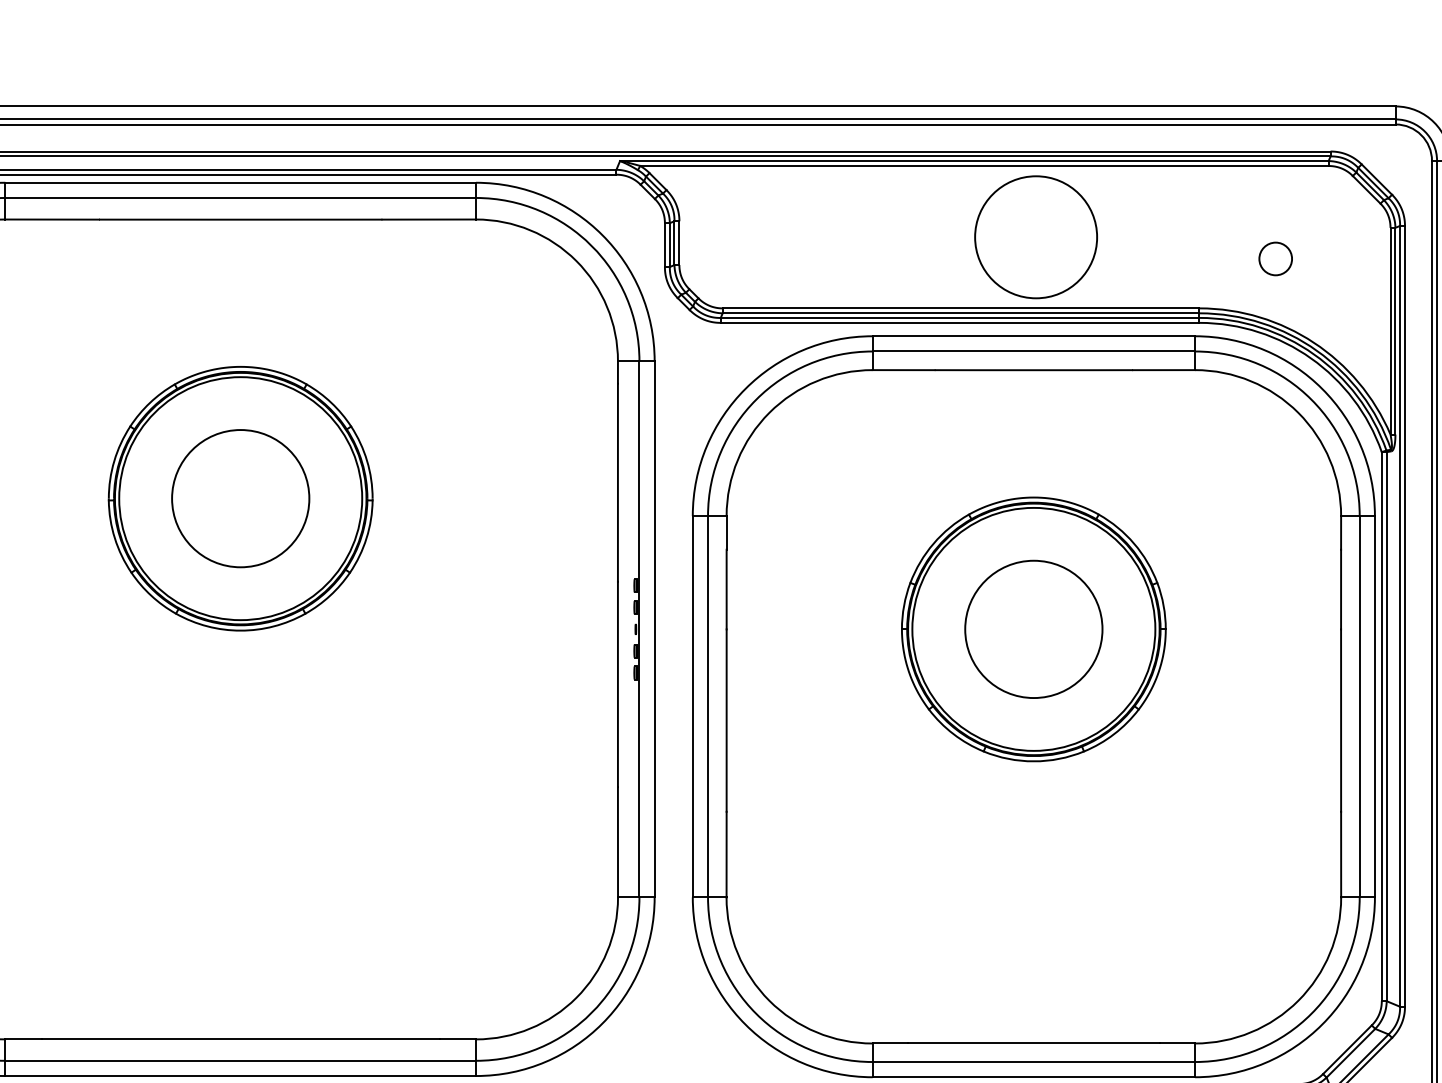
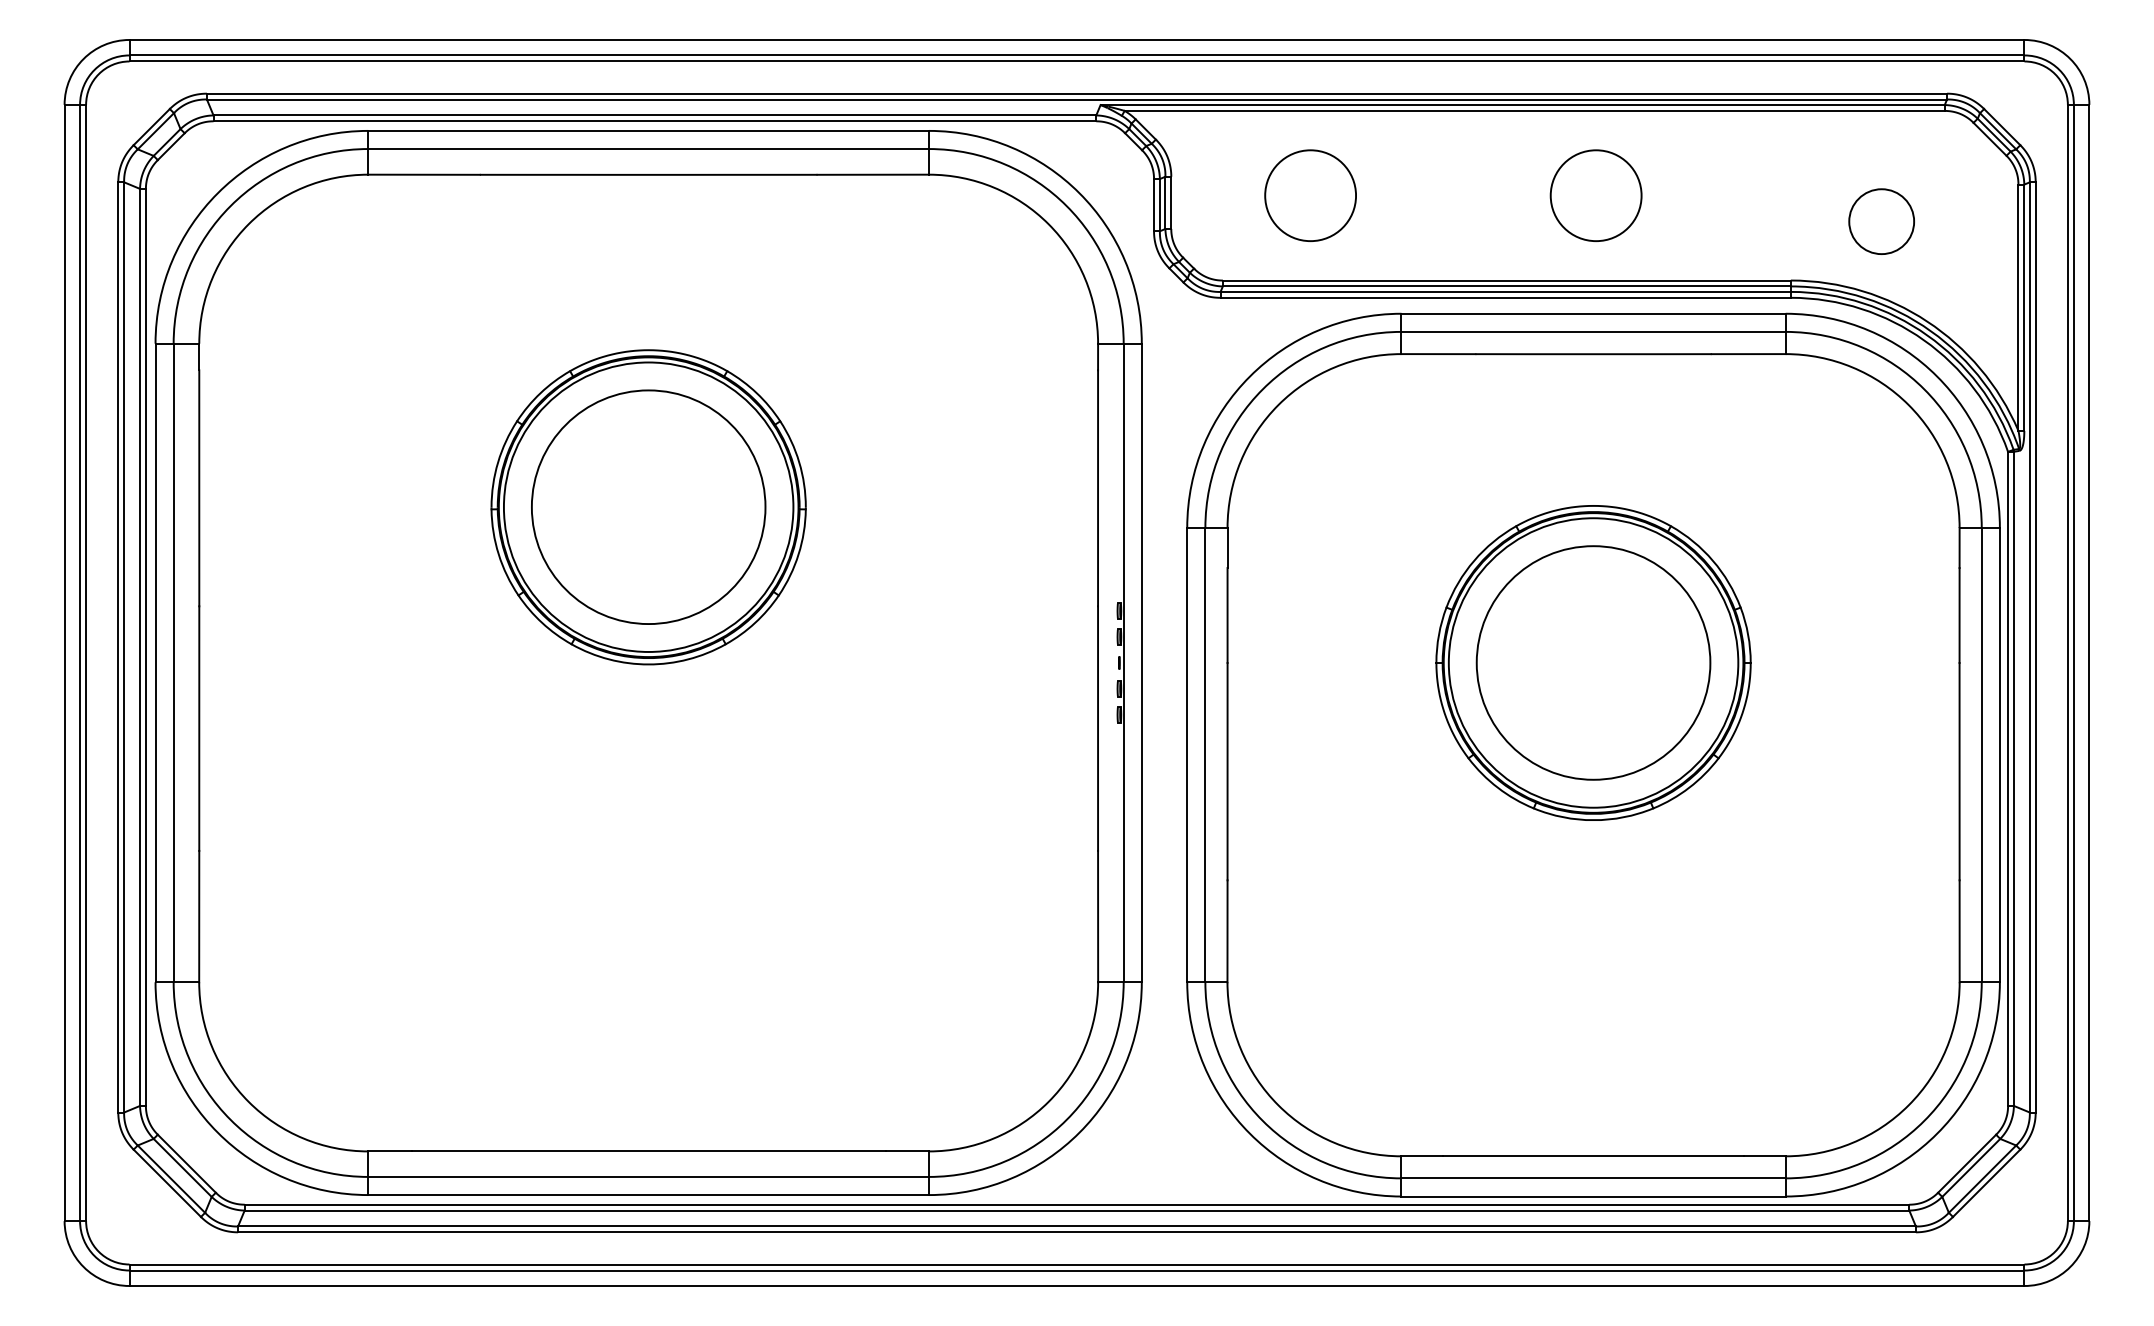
circle: (796, 236) -> (1310, 195), added
circle: (1035, 236) -> (1595, 195), size x0.62
circle: (1275, 258) -> (1881, 221), size x1.67
circle: (240, 498) -> (648, 507), size x1.43
circle: (1033, 628) -> (1593, 662), size x1.43

